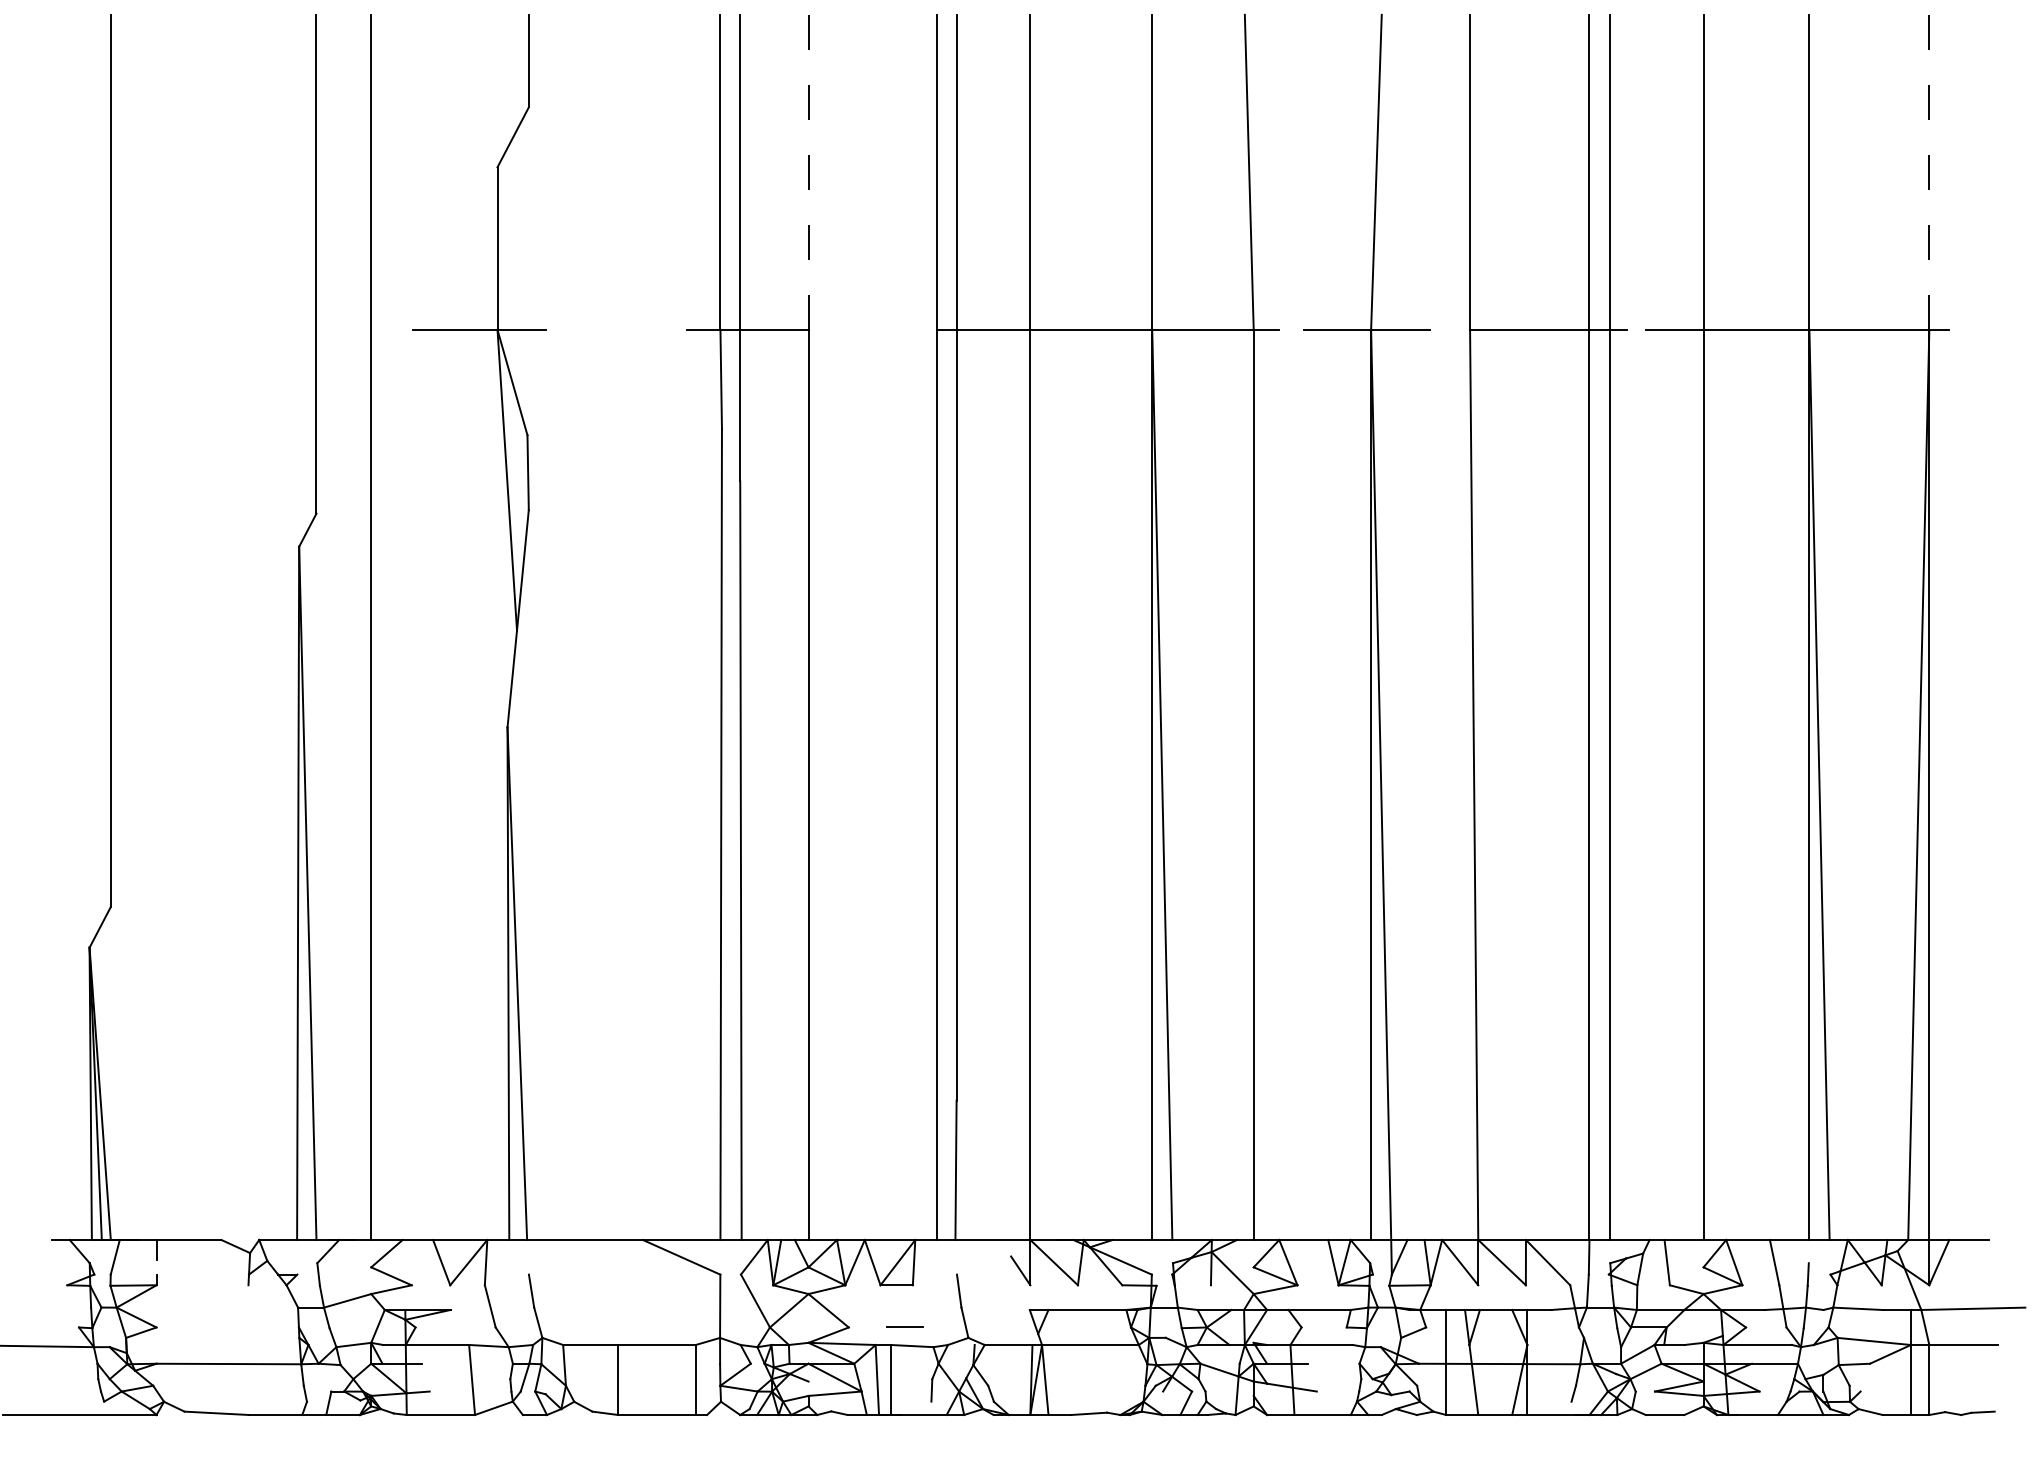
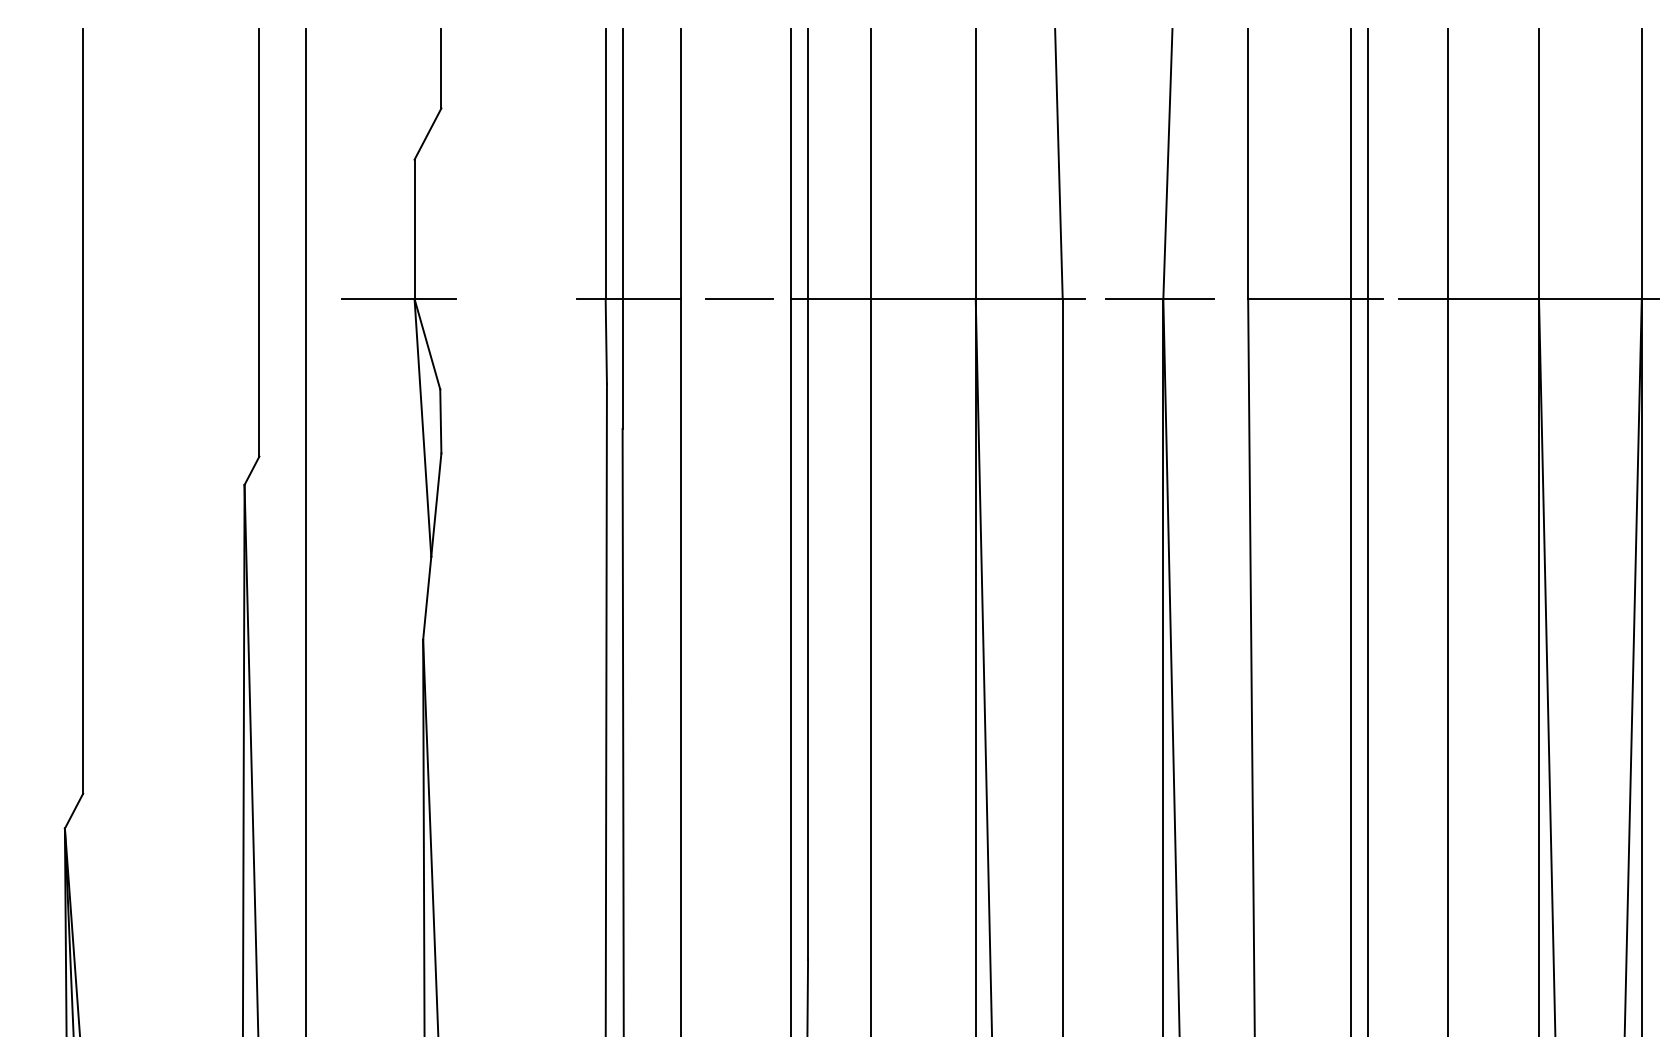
line: (808, 172) -> (681, 164), dashed -> solid
line: (1929, 172) -> (1641, 164), dashed -> solid
line: (876, 329) -> (739, 298), added

